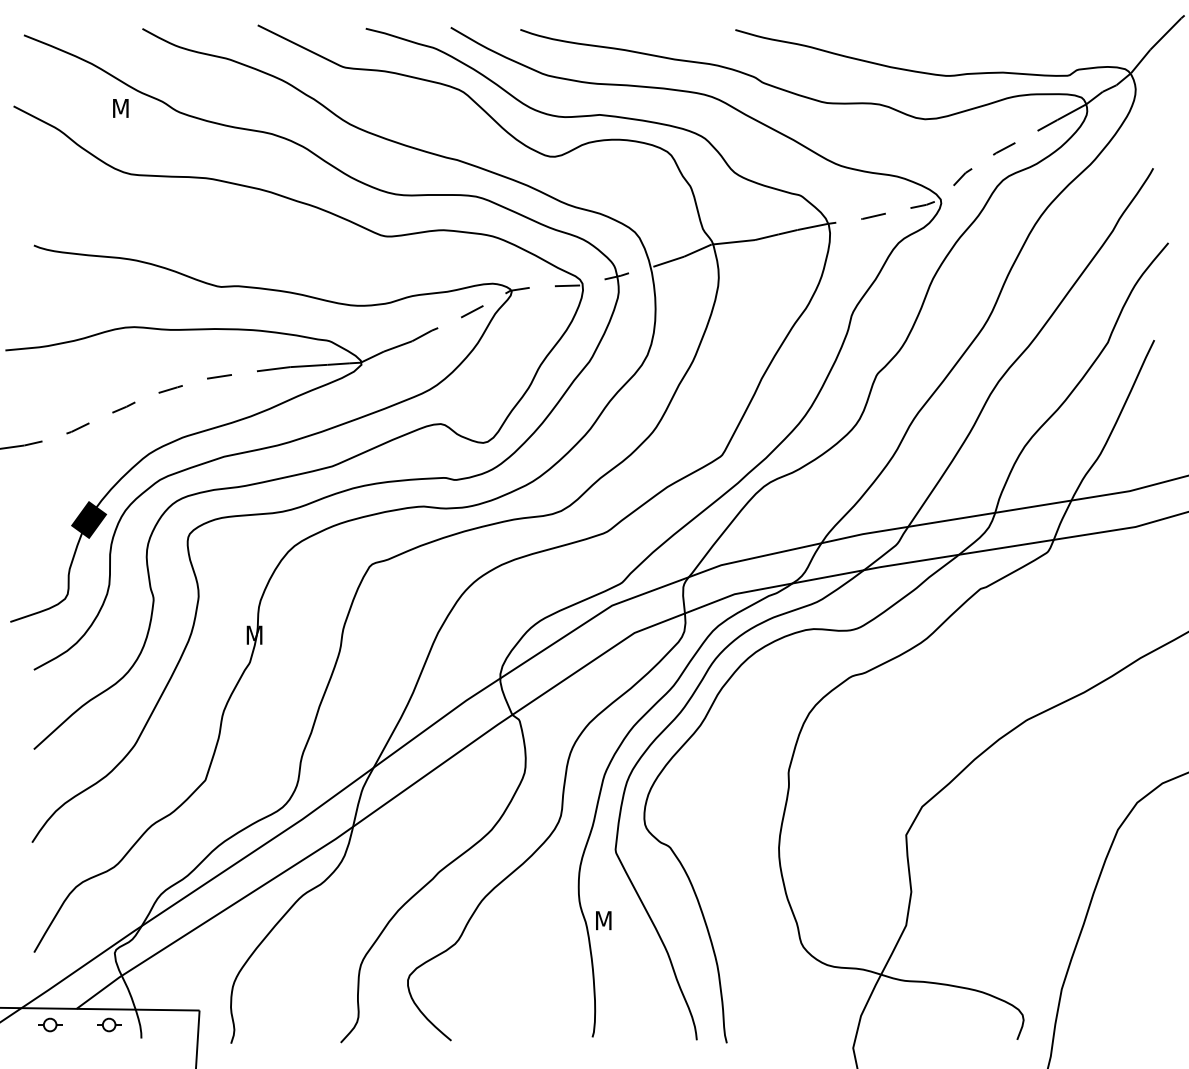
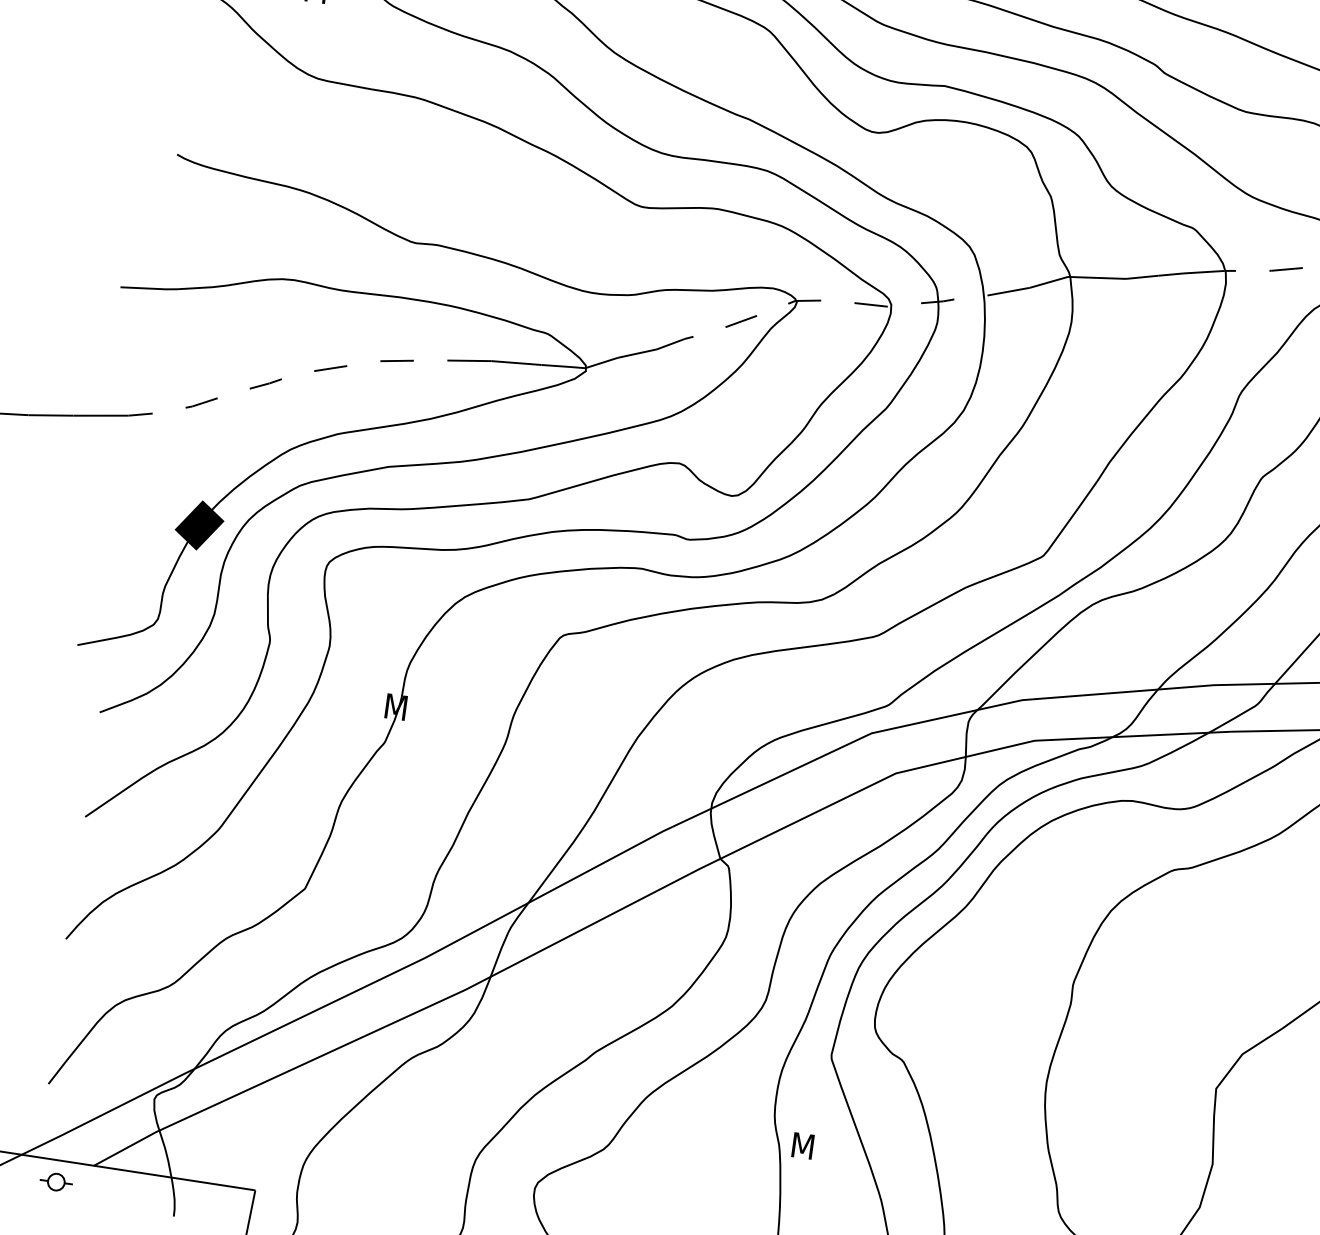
part: (109, 1024) -> (134, 1192), removed

